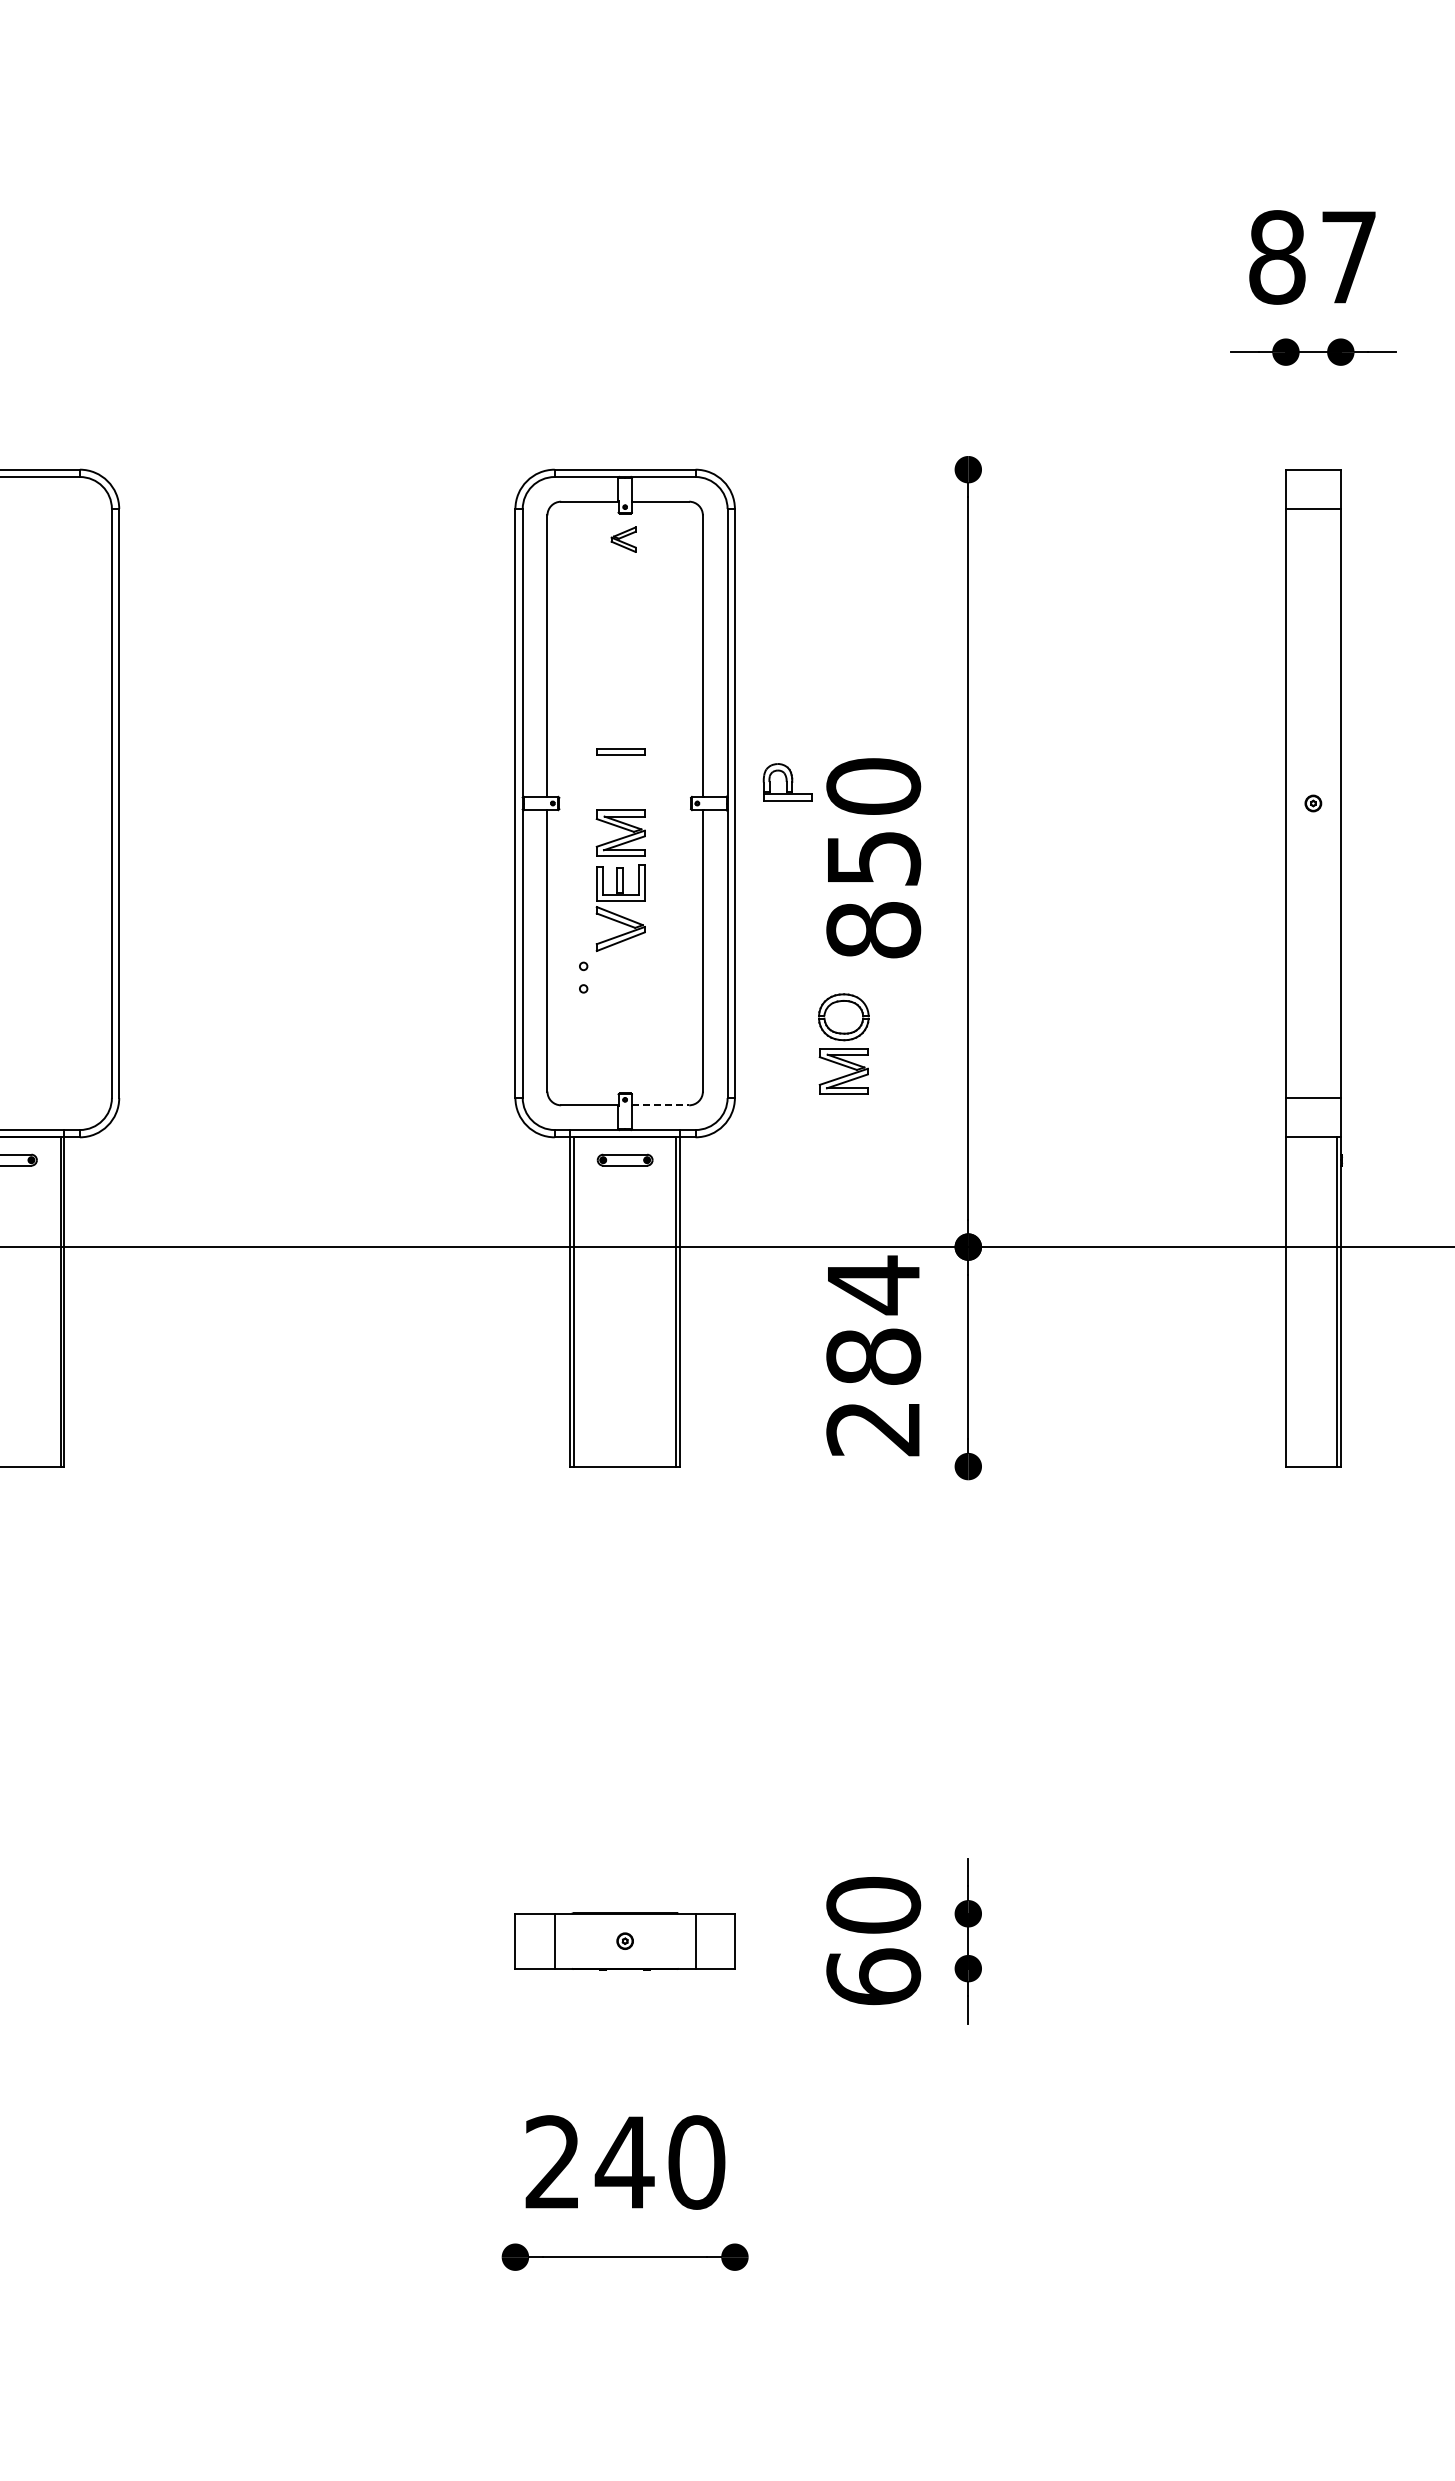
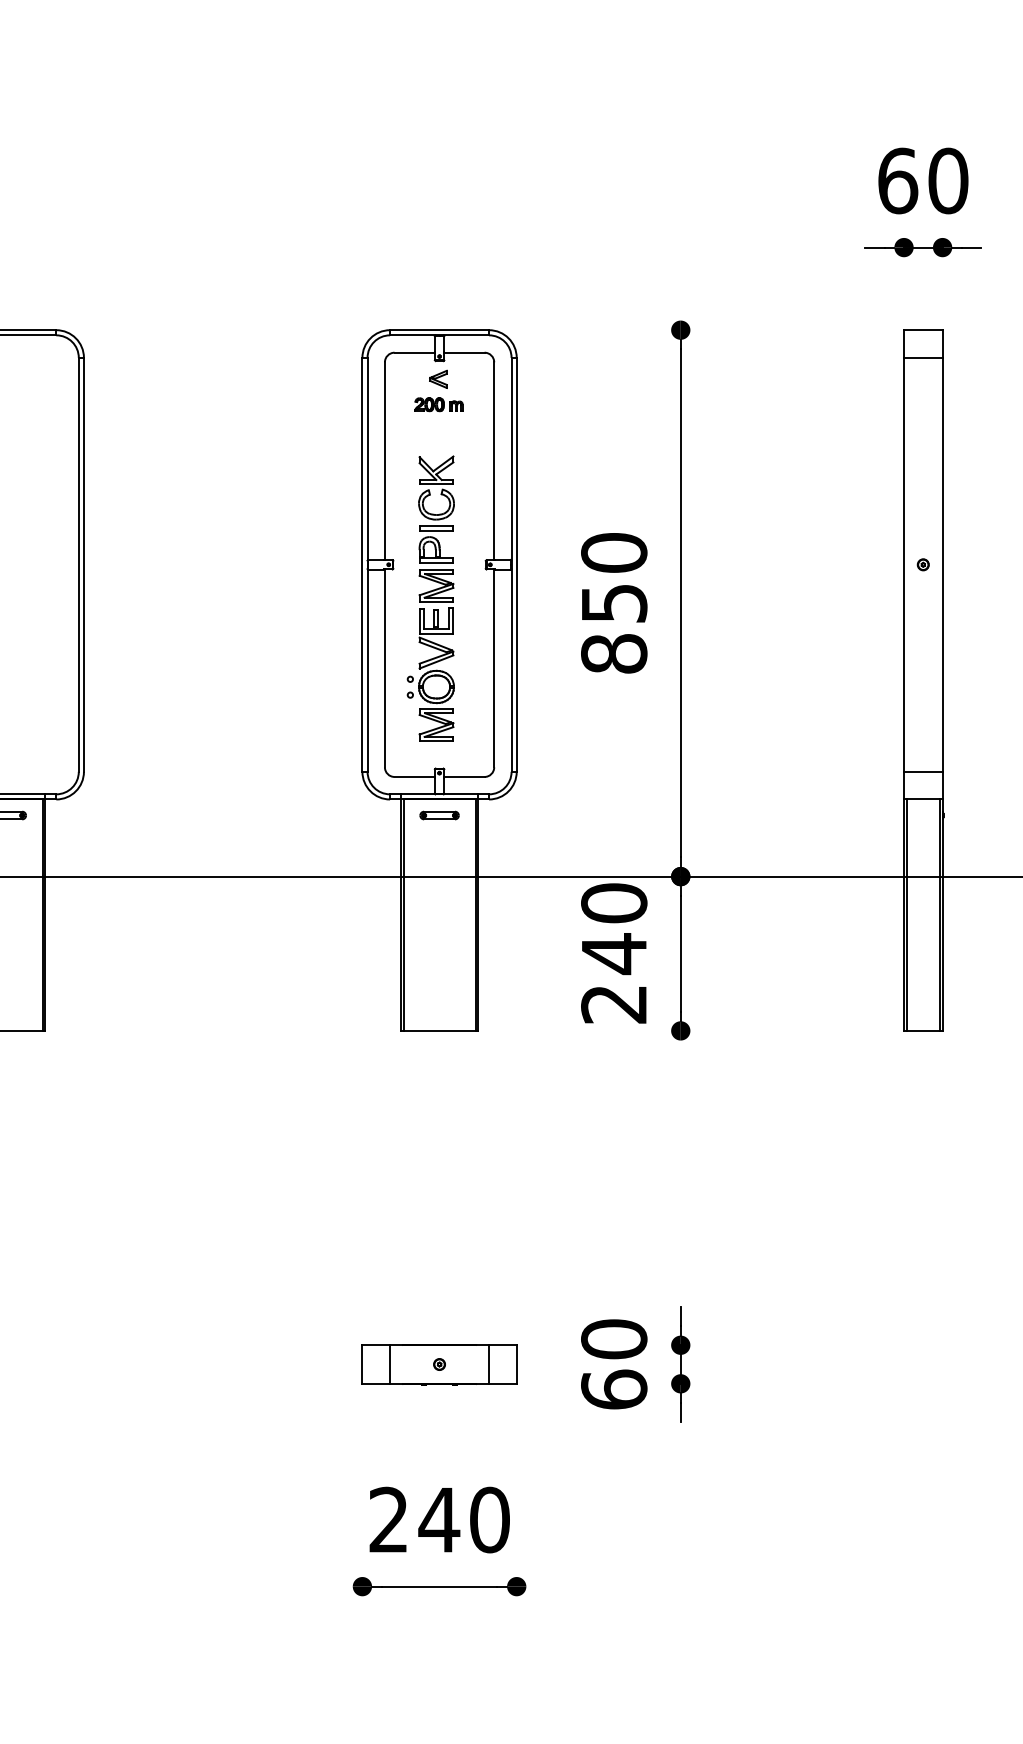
text: (1313, 257) -> (923, 181), 87 -> 60
part: (623, 575) -> (438, 404), added
part: (620, 694) -> (436, 488), added
part: (787, 782) -> (436, 550), moved
part: (843, 1043) -> (436, 705), moved
line: (660, 1105) -> (464, 777), dashed -> solid
line: (1289, 1301) -> (906, 914), added
text: (873, 1321) -> (614, 928), 284 -> 240

